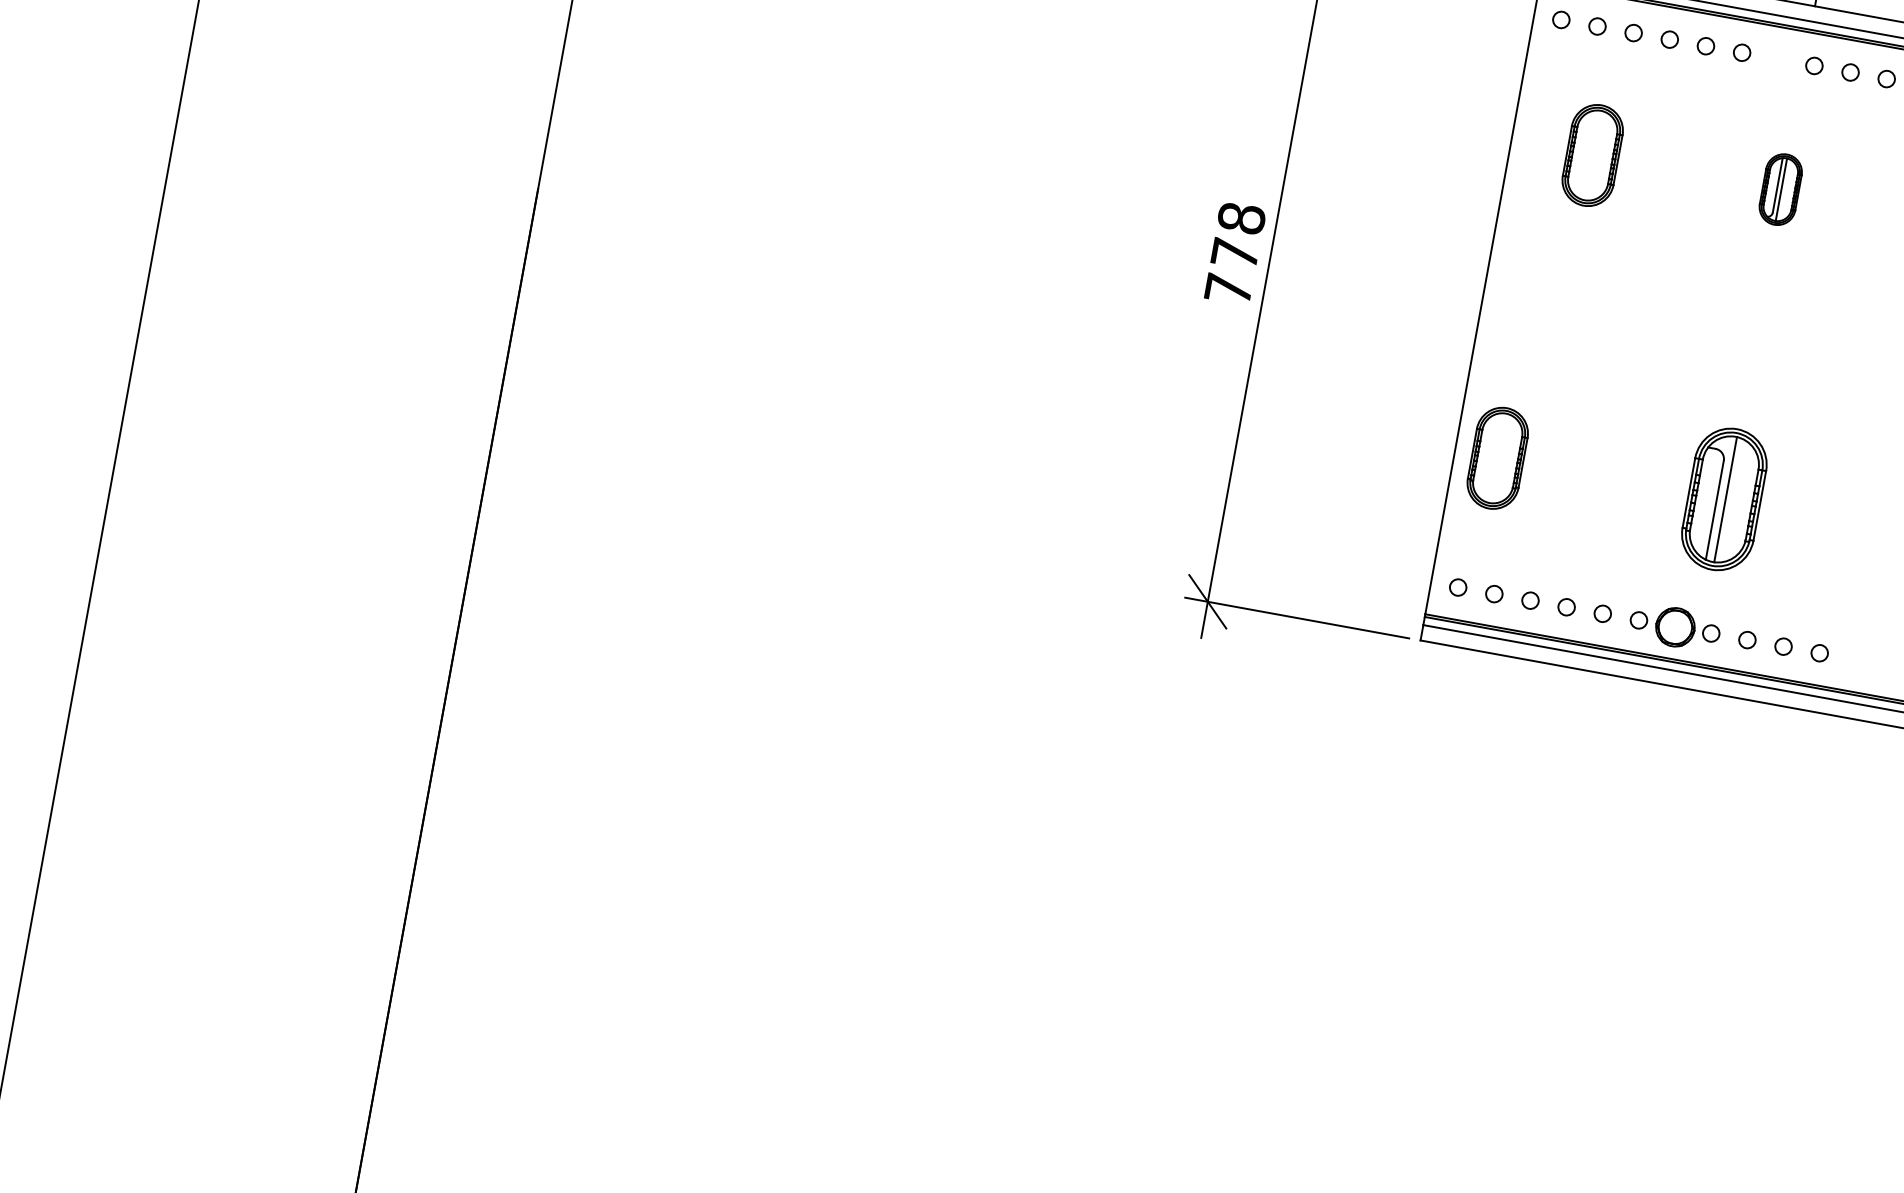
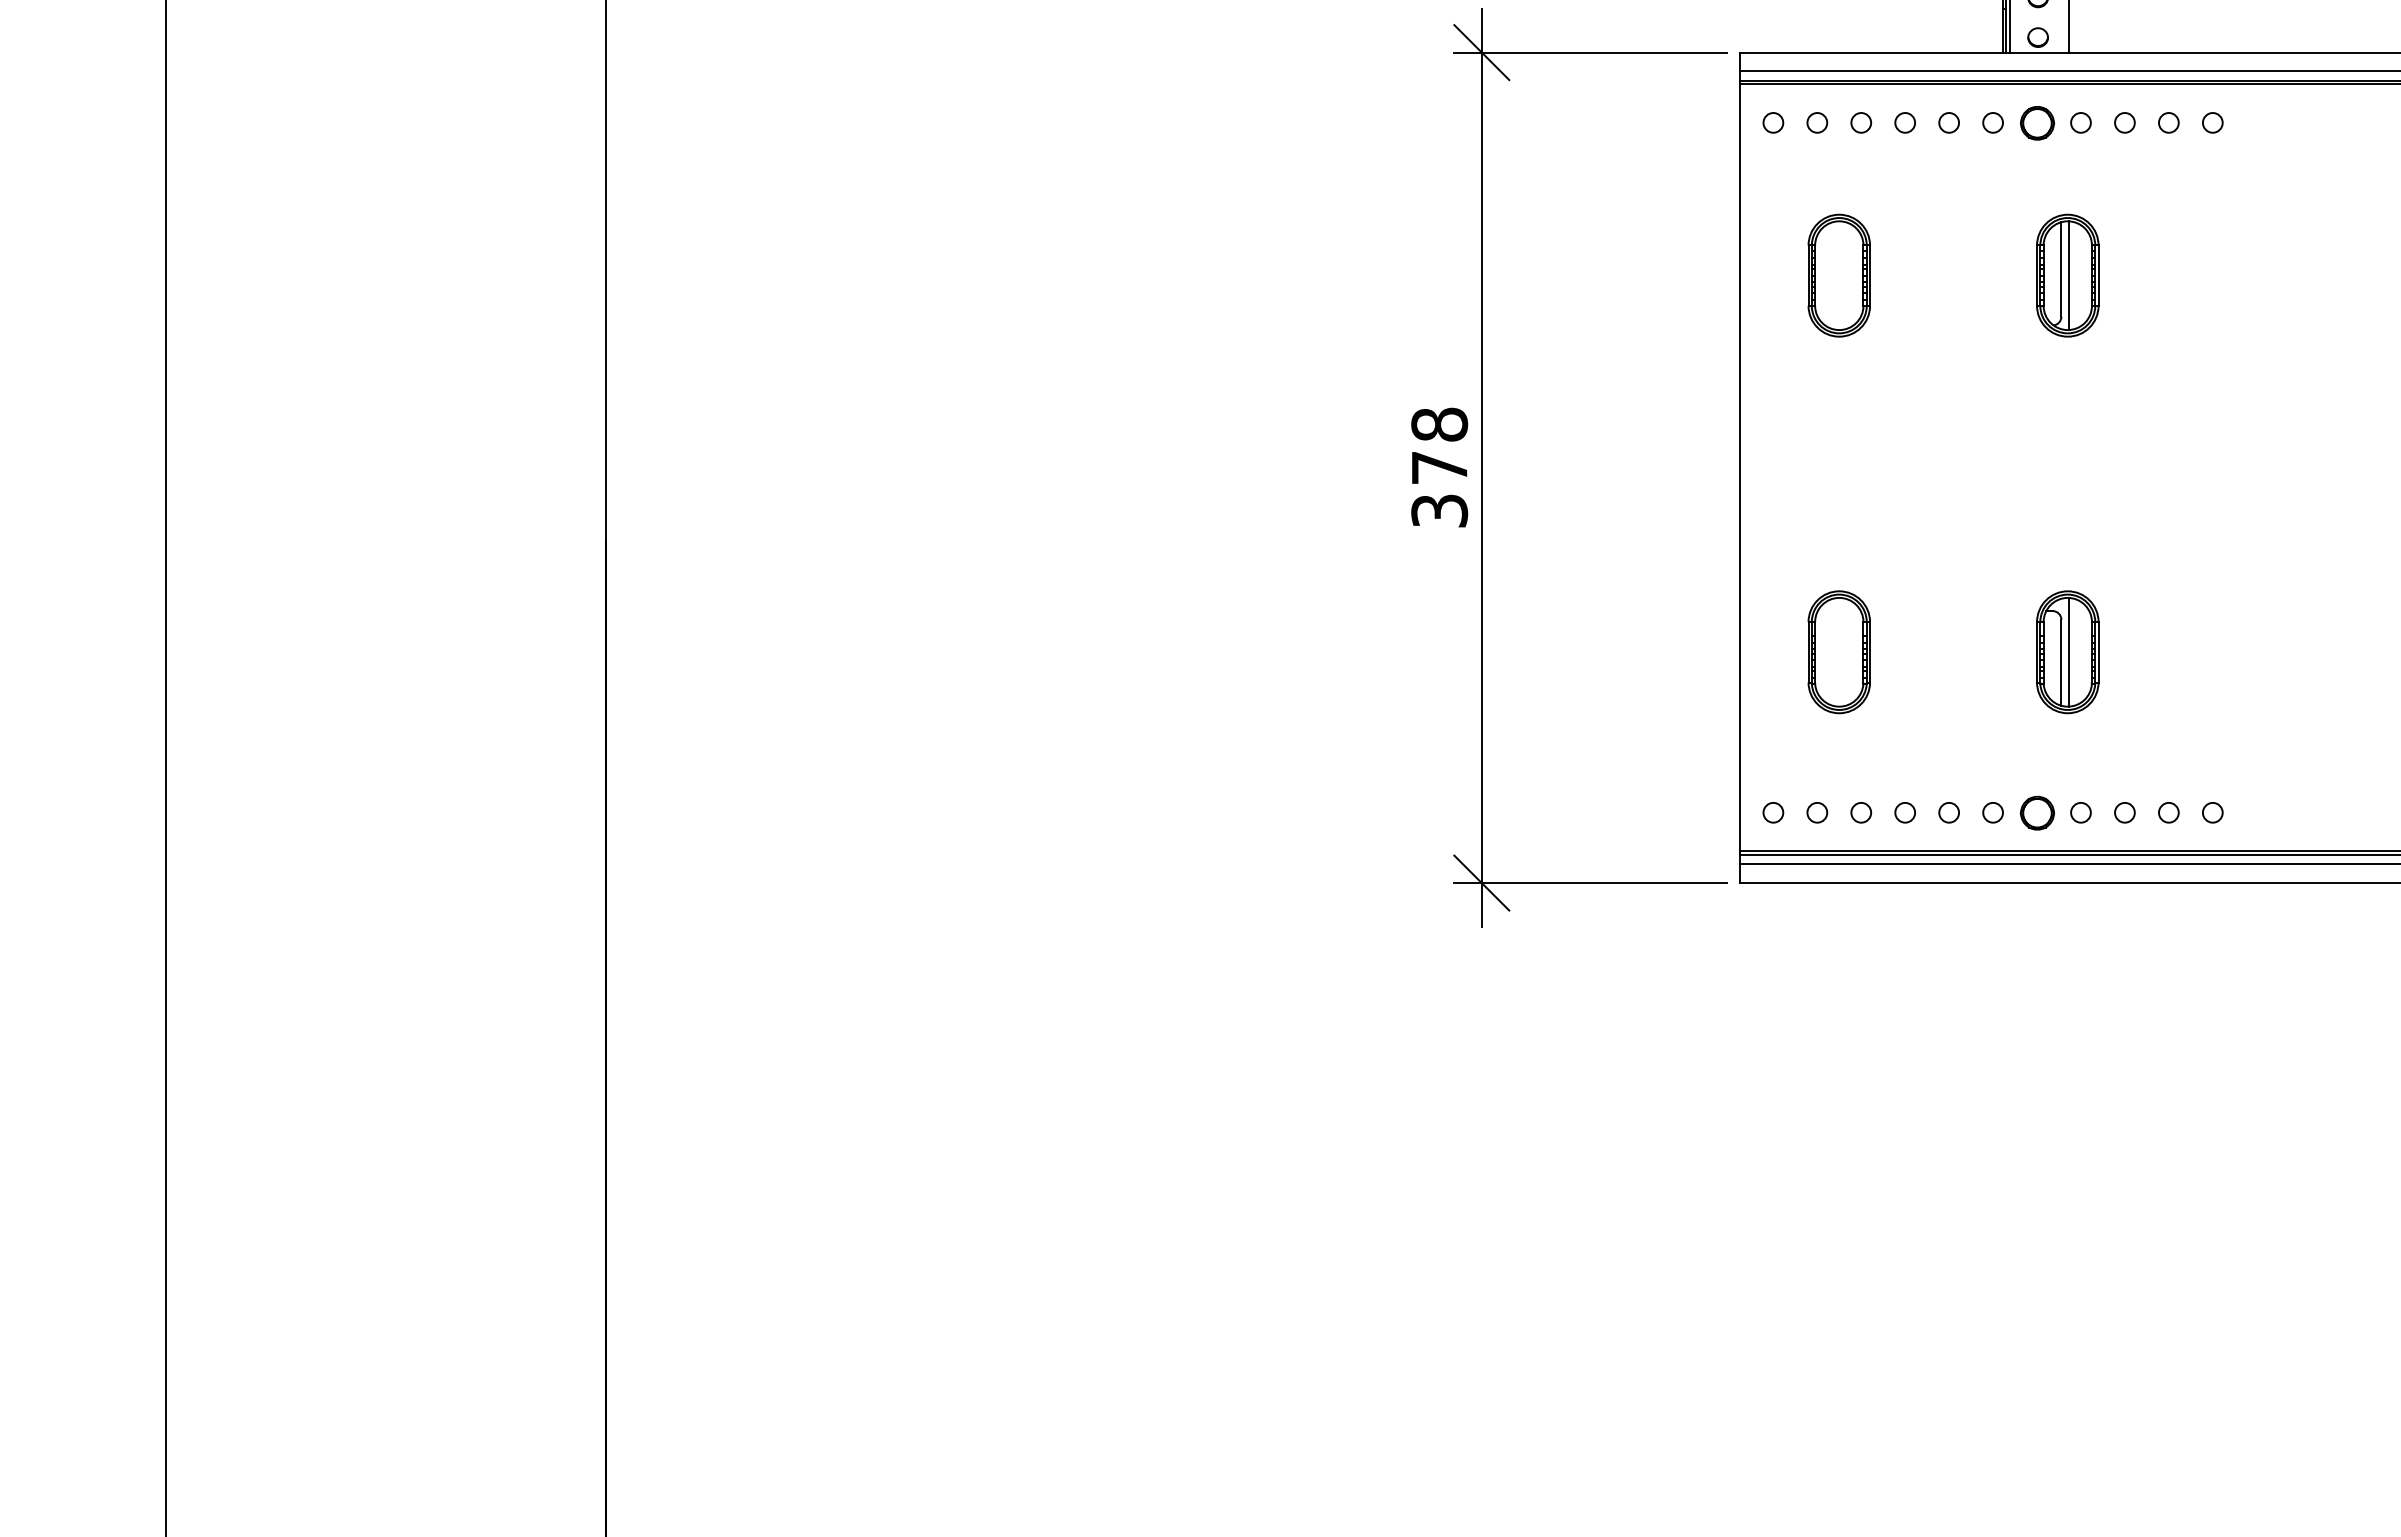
part: (1778, 59) -> (2037, 123), added
part: (1780, 189) -> (2067, 275), size x1.43
text: (1228, 288) -> (1439, 510), 778 -> 378
part: (1497, 458) -> (1838, 652), moved
part: (1724, 499) -> (2067, 652), size x0.71
part: (1675, 627) -> (2037, 813), size x0.71

